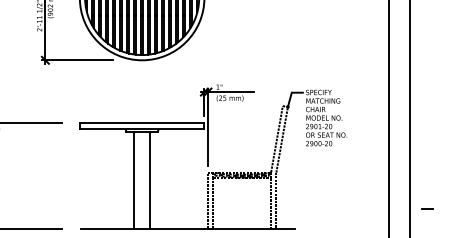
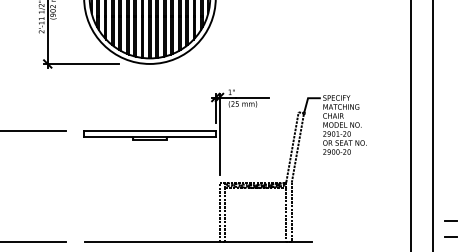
line: (134, 180) -> (141, 190), removed
line: (150, 180) -> (158, 190), removed
line: (427, 223) -> (451, 236), added

